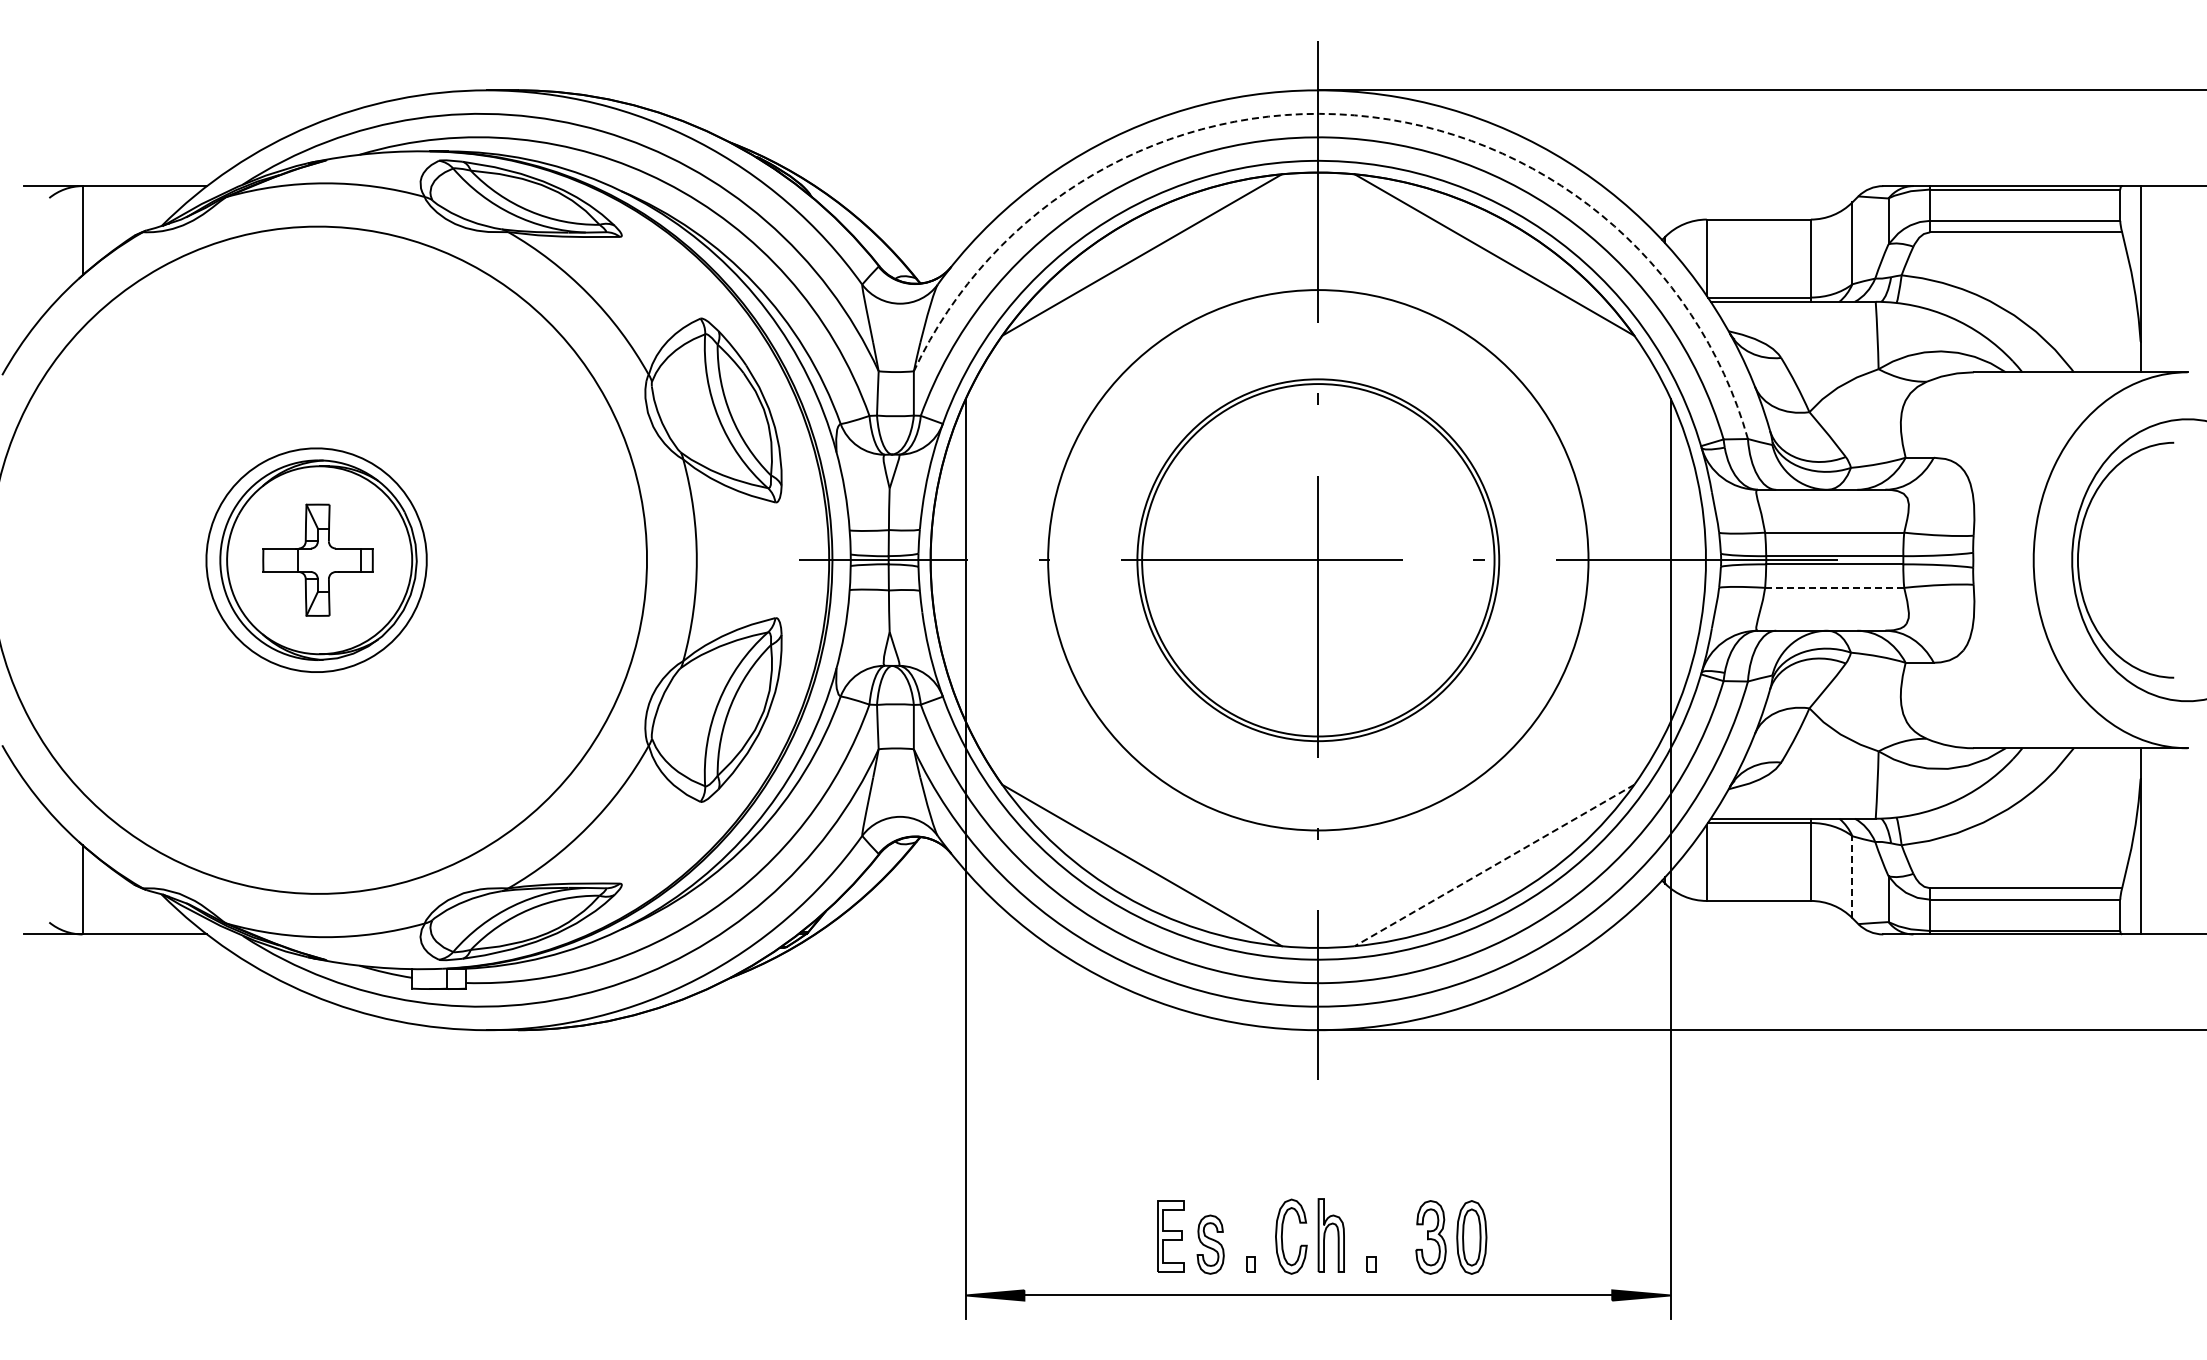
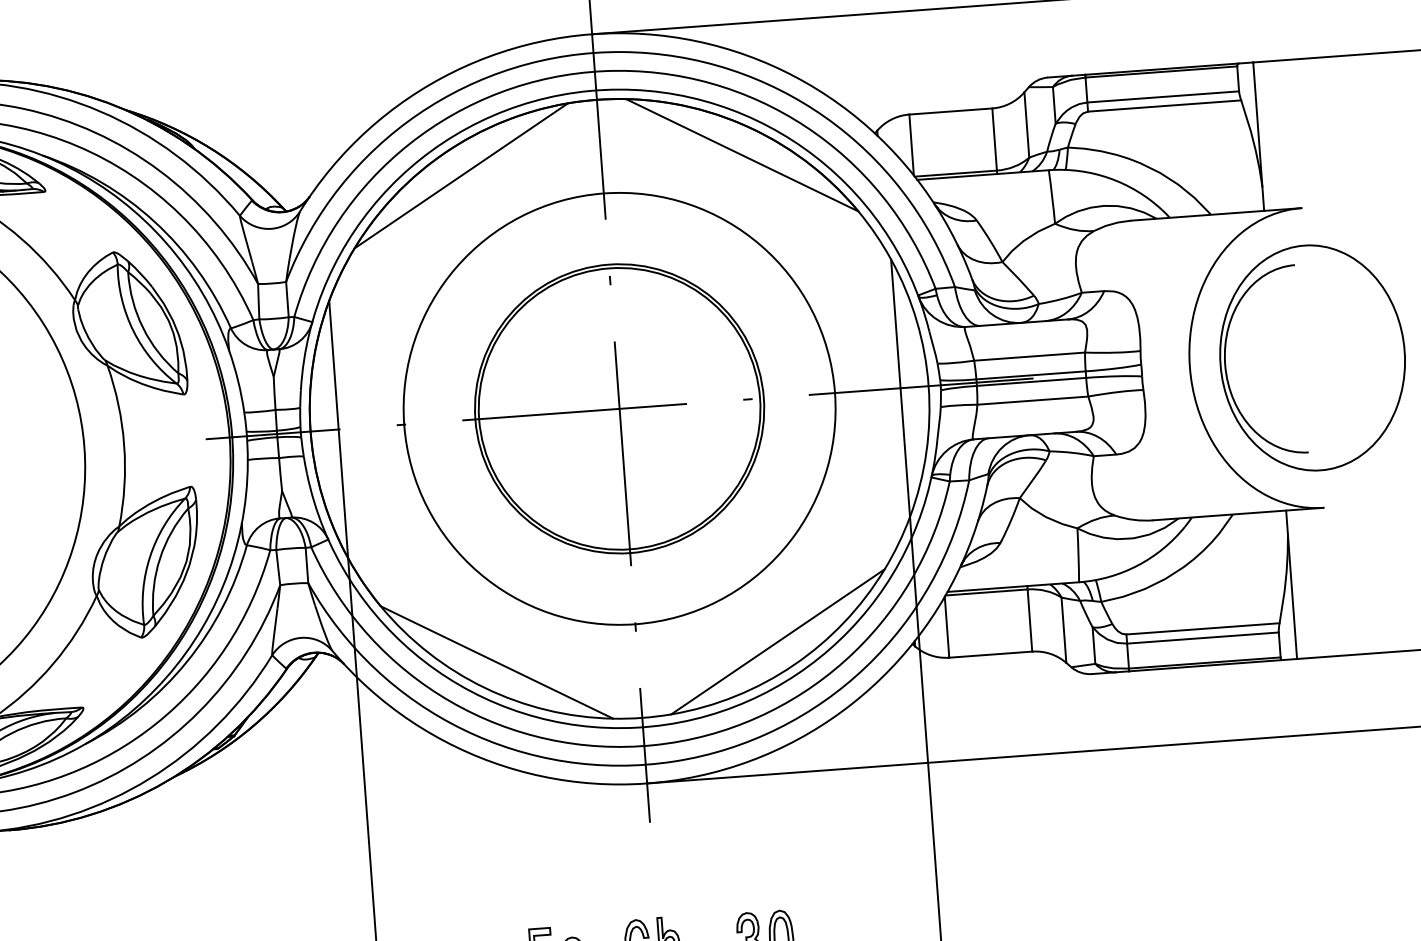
arc: (1354, 115) -> (622, 52), dashed -> solid
line: (1834, 587) -> (1032, 400), dashed -> solid
line: (1494, 865) -> (777, 641), dashed -> solid
line: (1852, 877) -> (1064, 630), dashed -> solid

